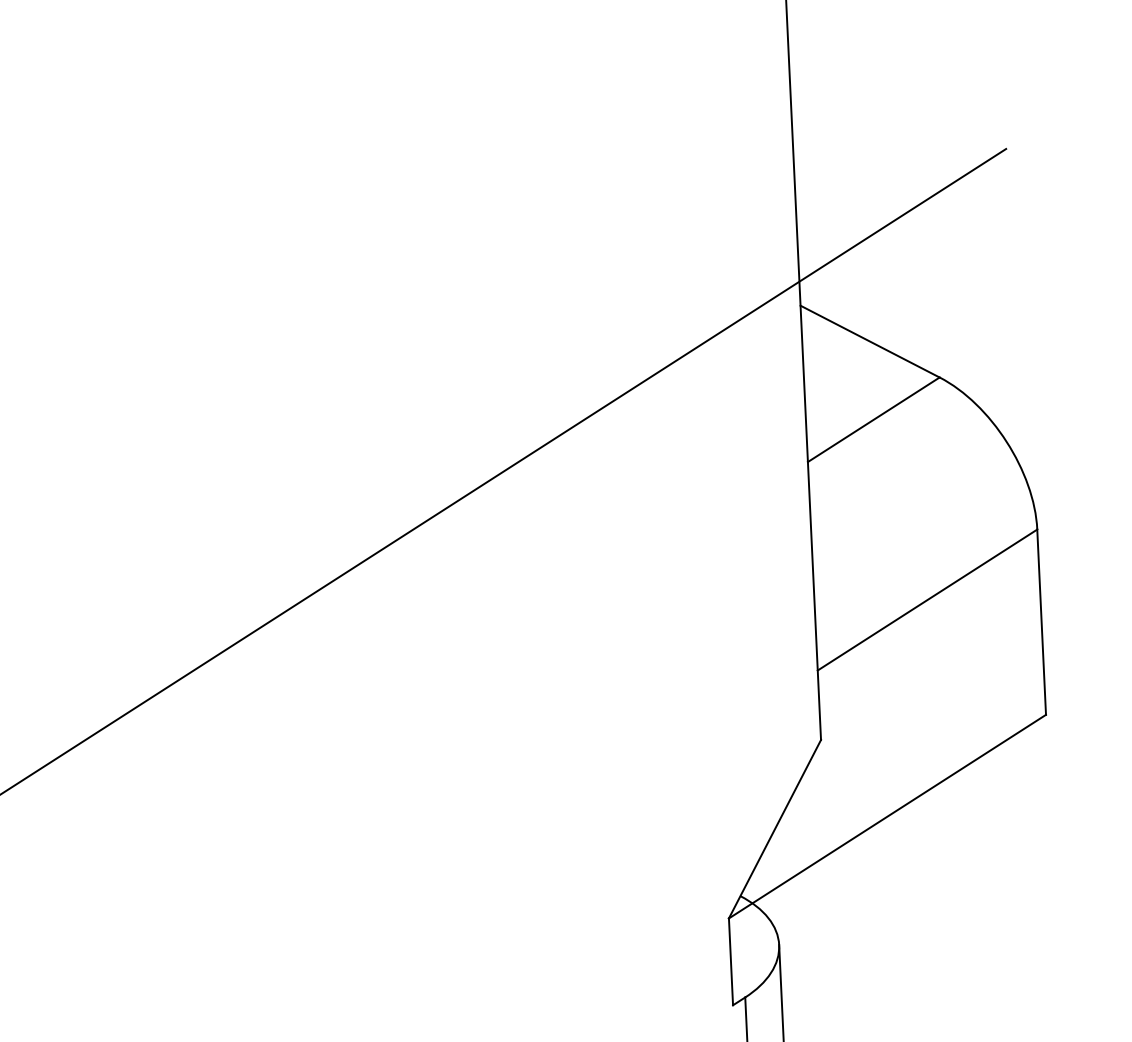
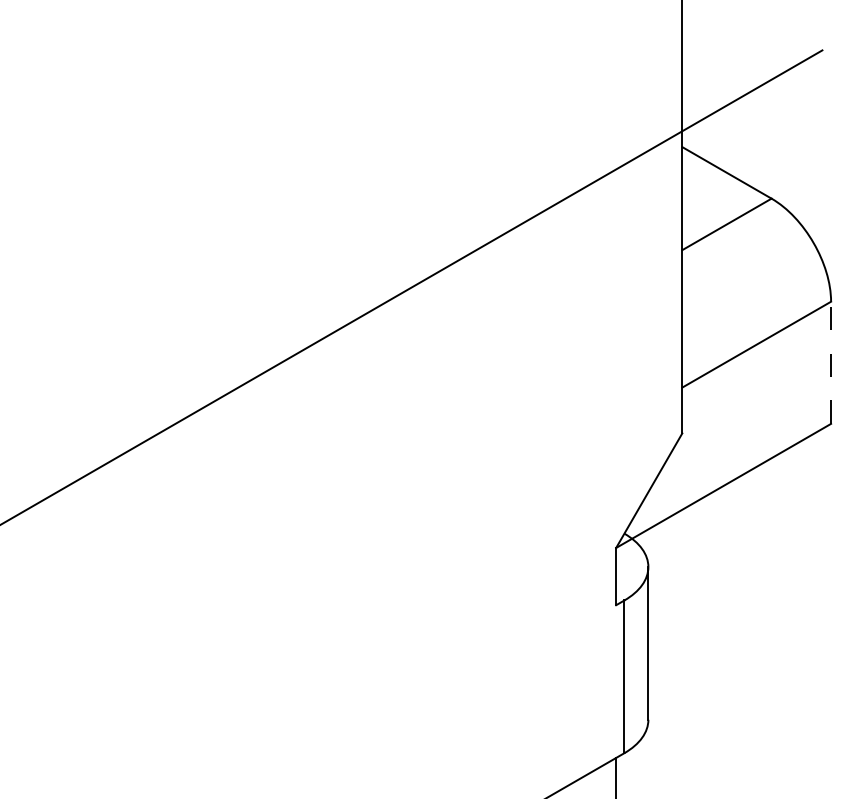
line: (1042, 621) -> (831, 362), solid -> dashed

